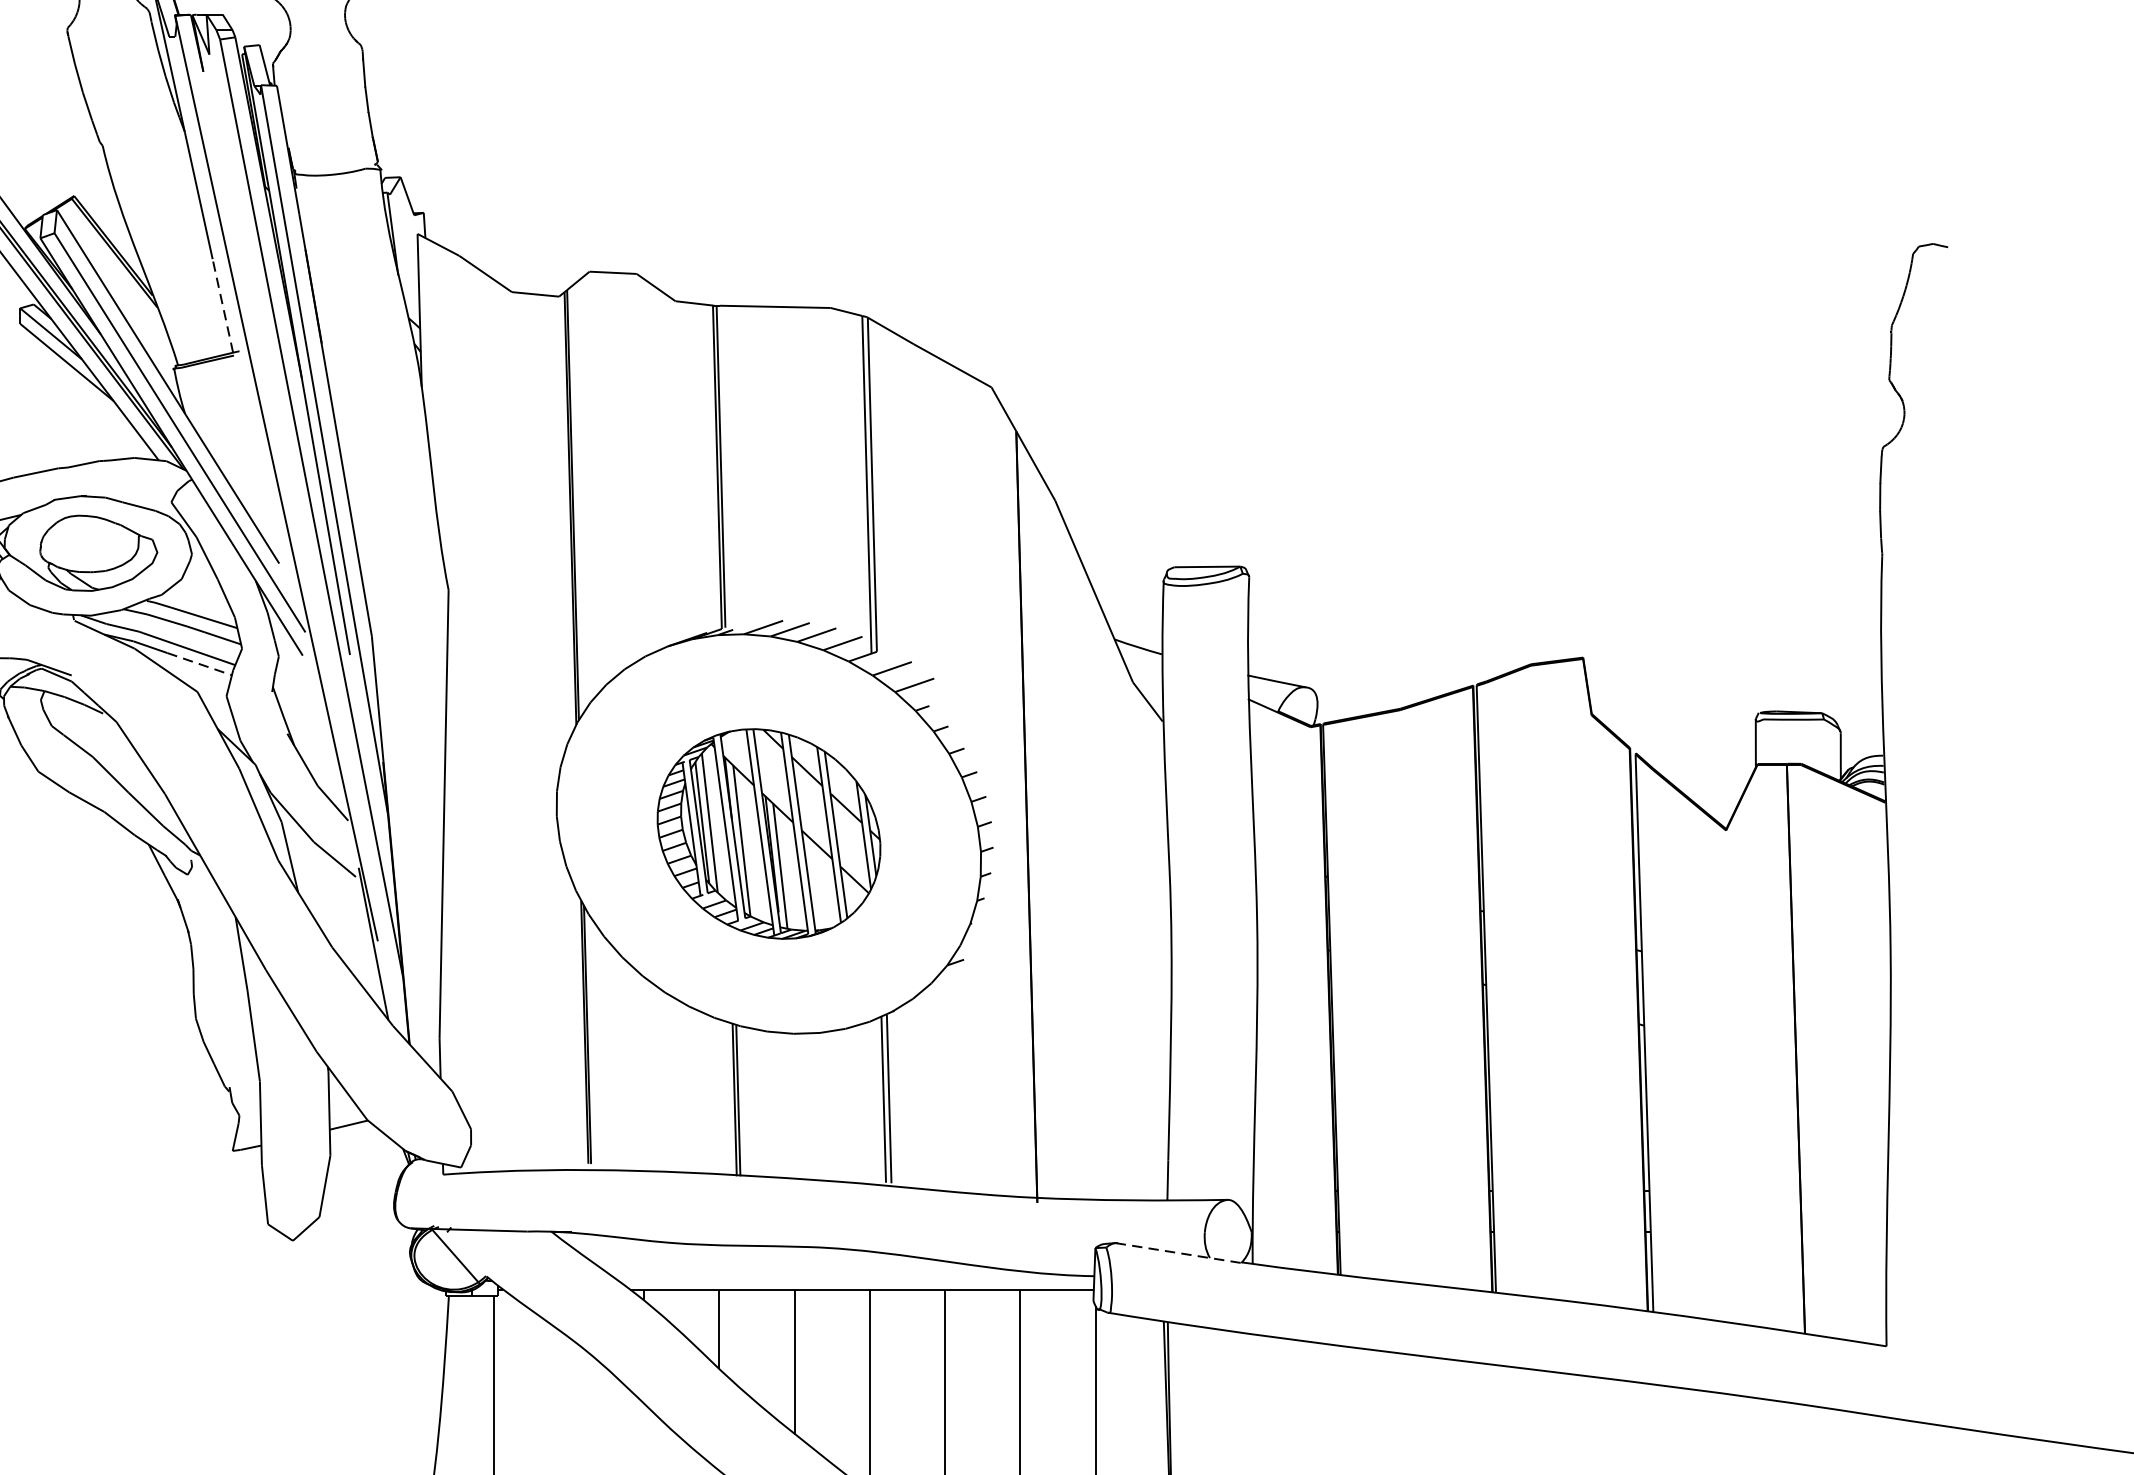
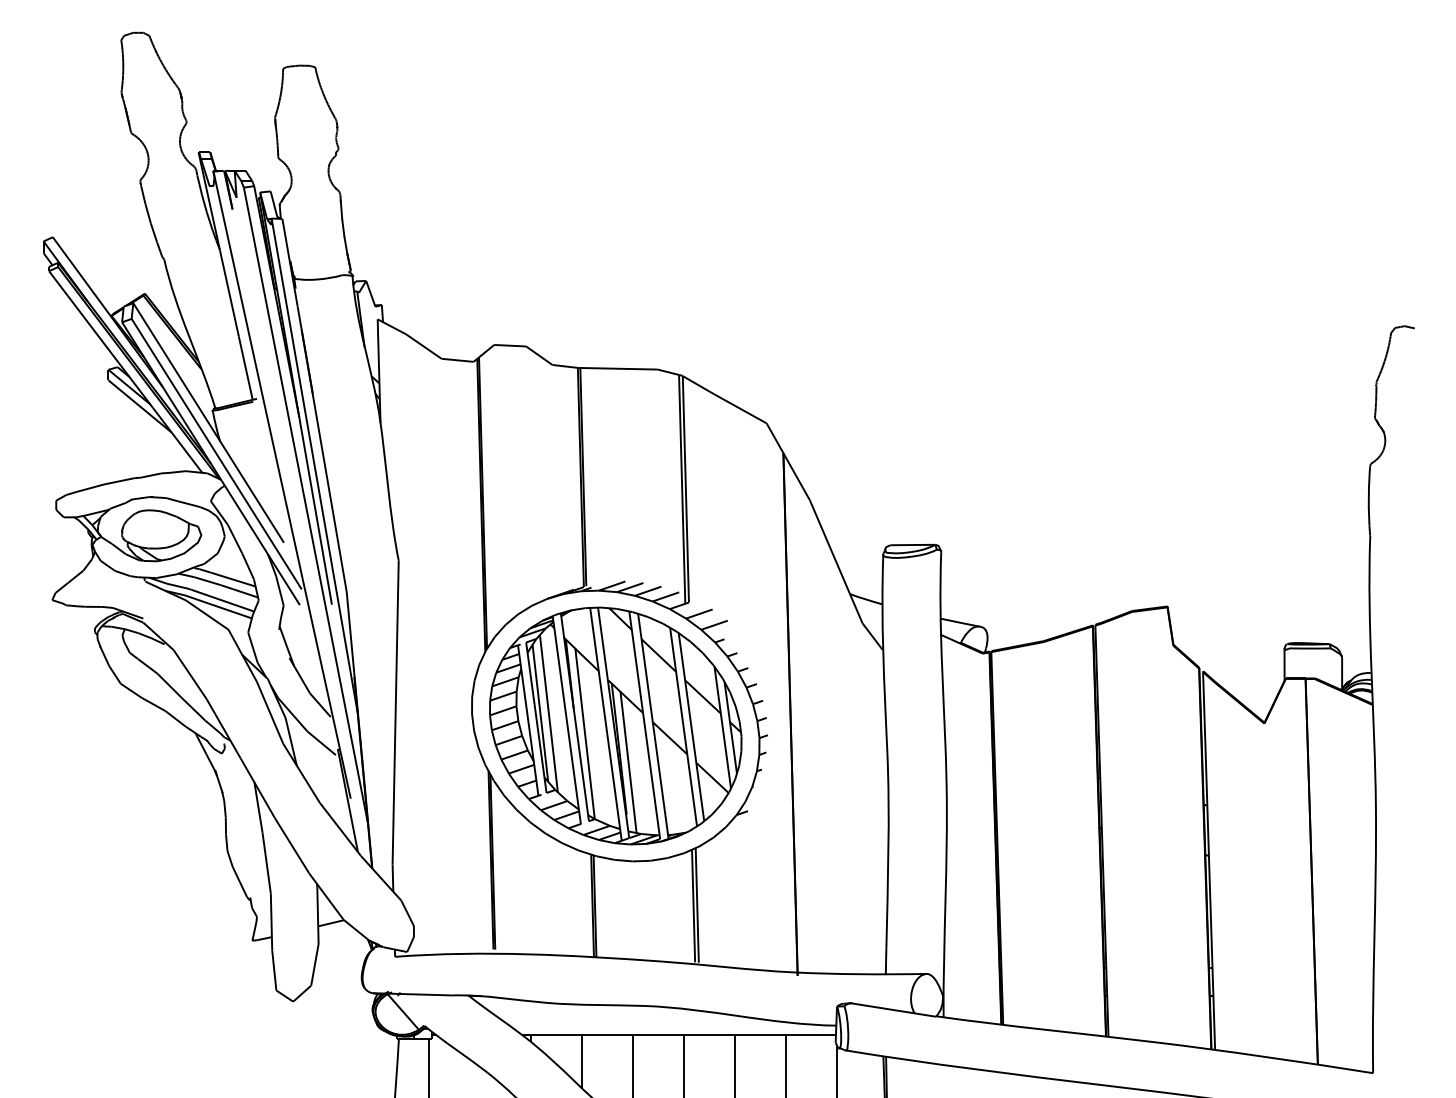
line: (222, 304) -> (245, 367), dashed -> solid
line: (200, 665) -> (230, 611), dashed -> solid
part: (768, 833) -> (615, 725), size x1.67
line: (1178, 1253) -> (893, 1010), dashed -> solid

